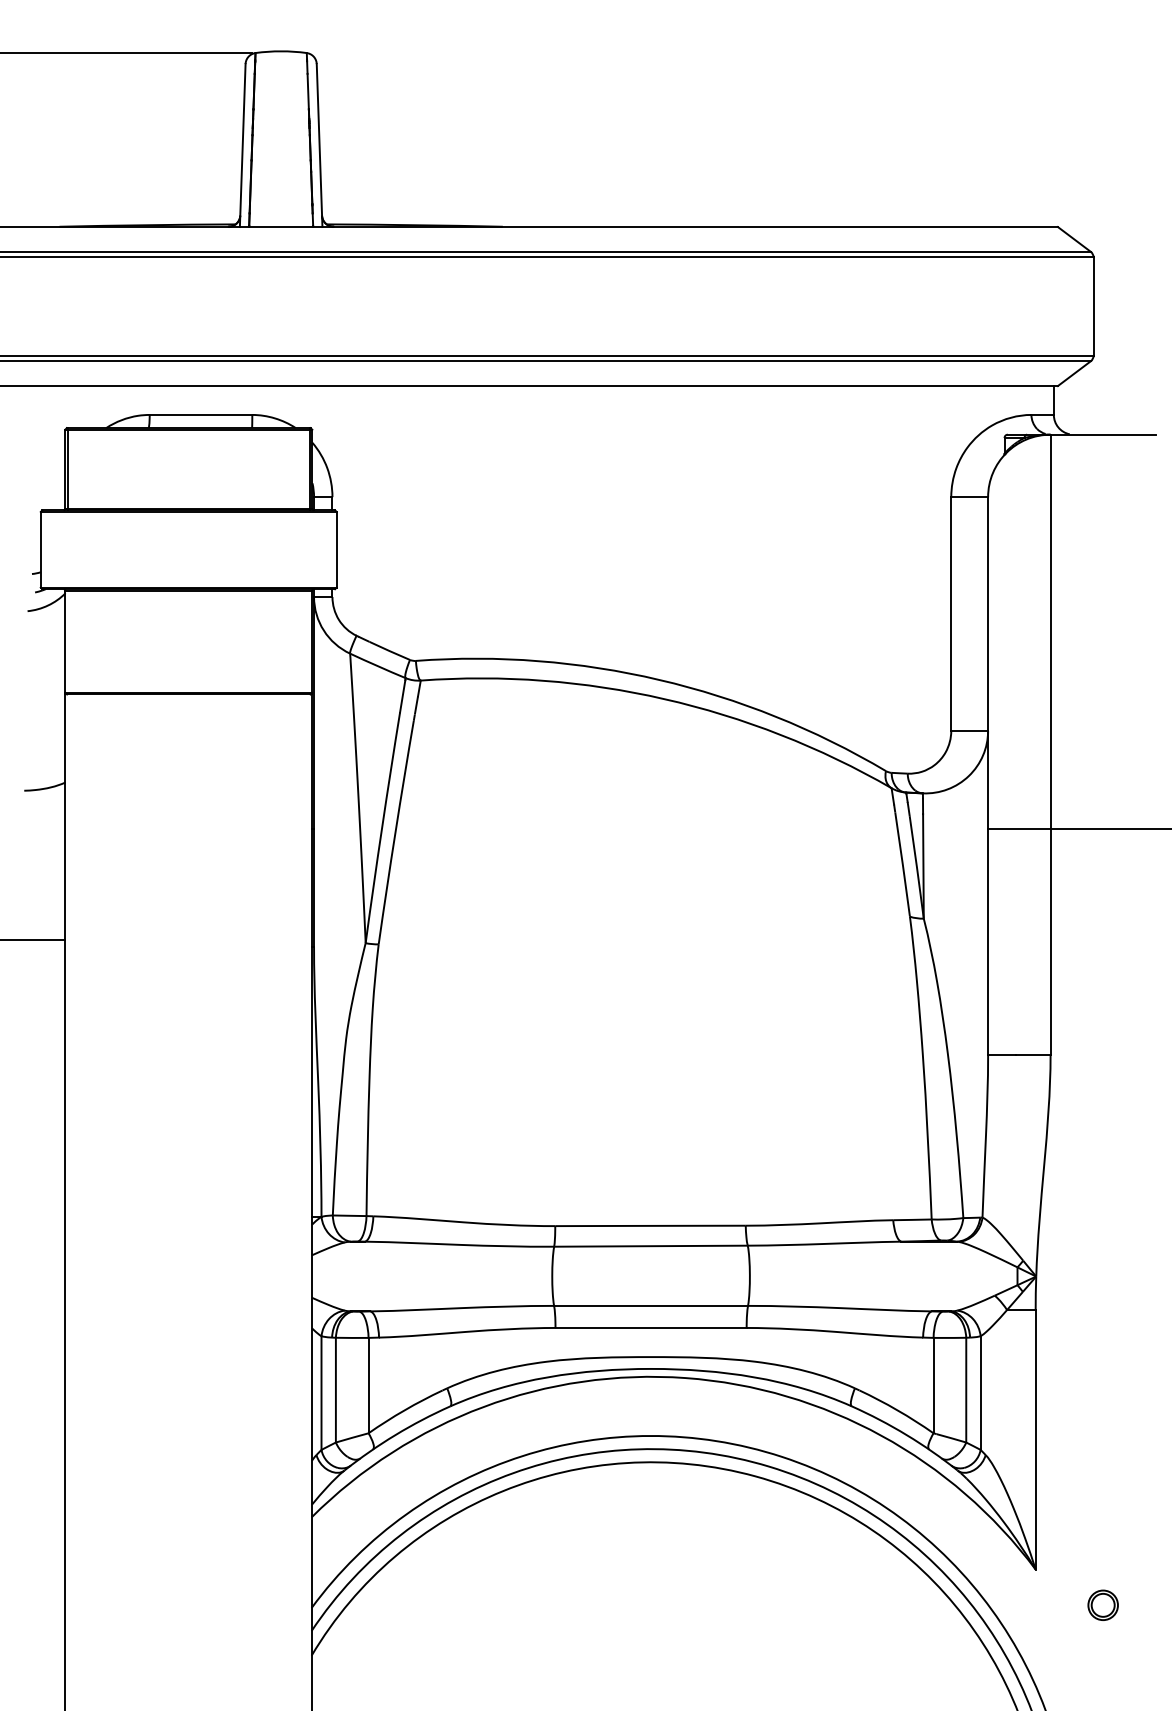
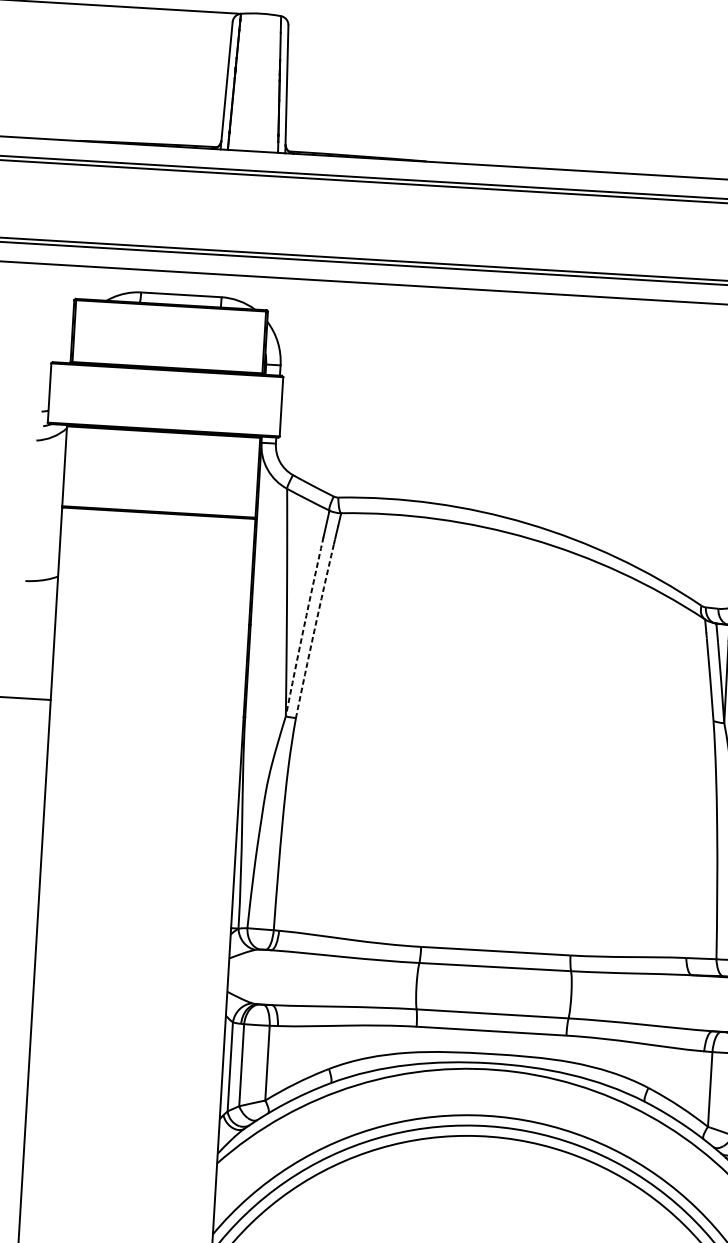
arc: (382, 827) -> (304, 626), solid -> dashed
arc: (395, 832) -> (314, 631), solid -> dashed

